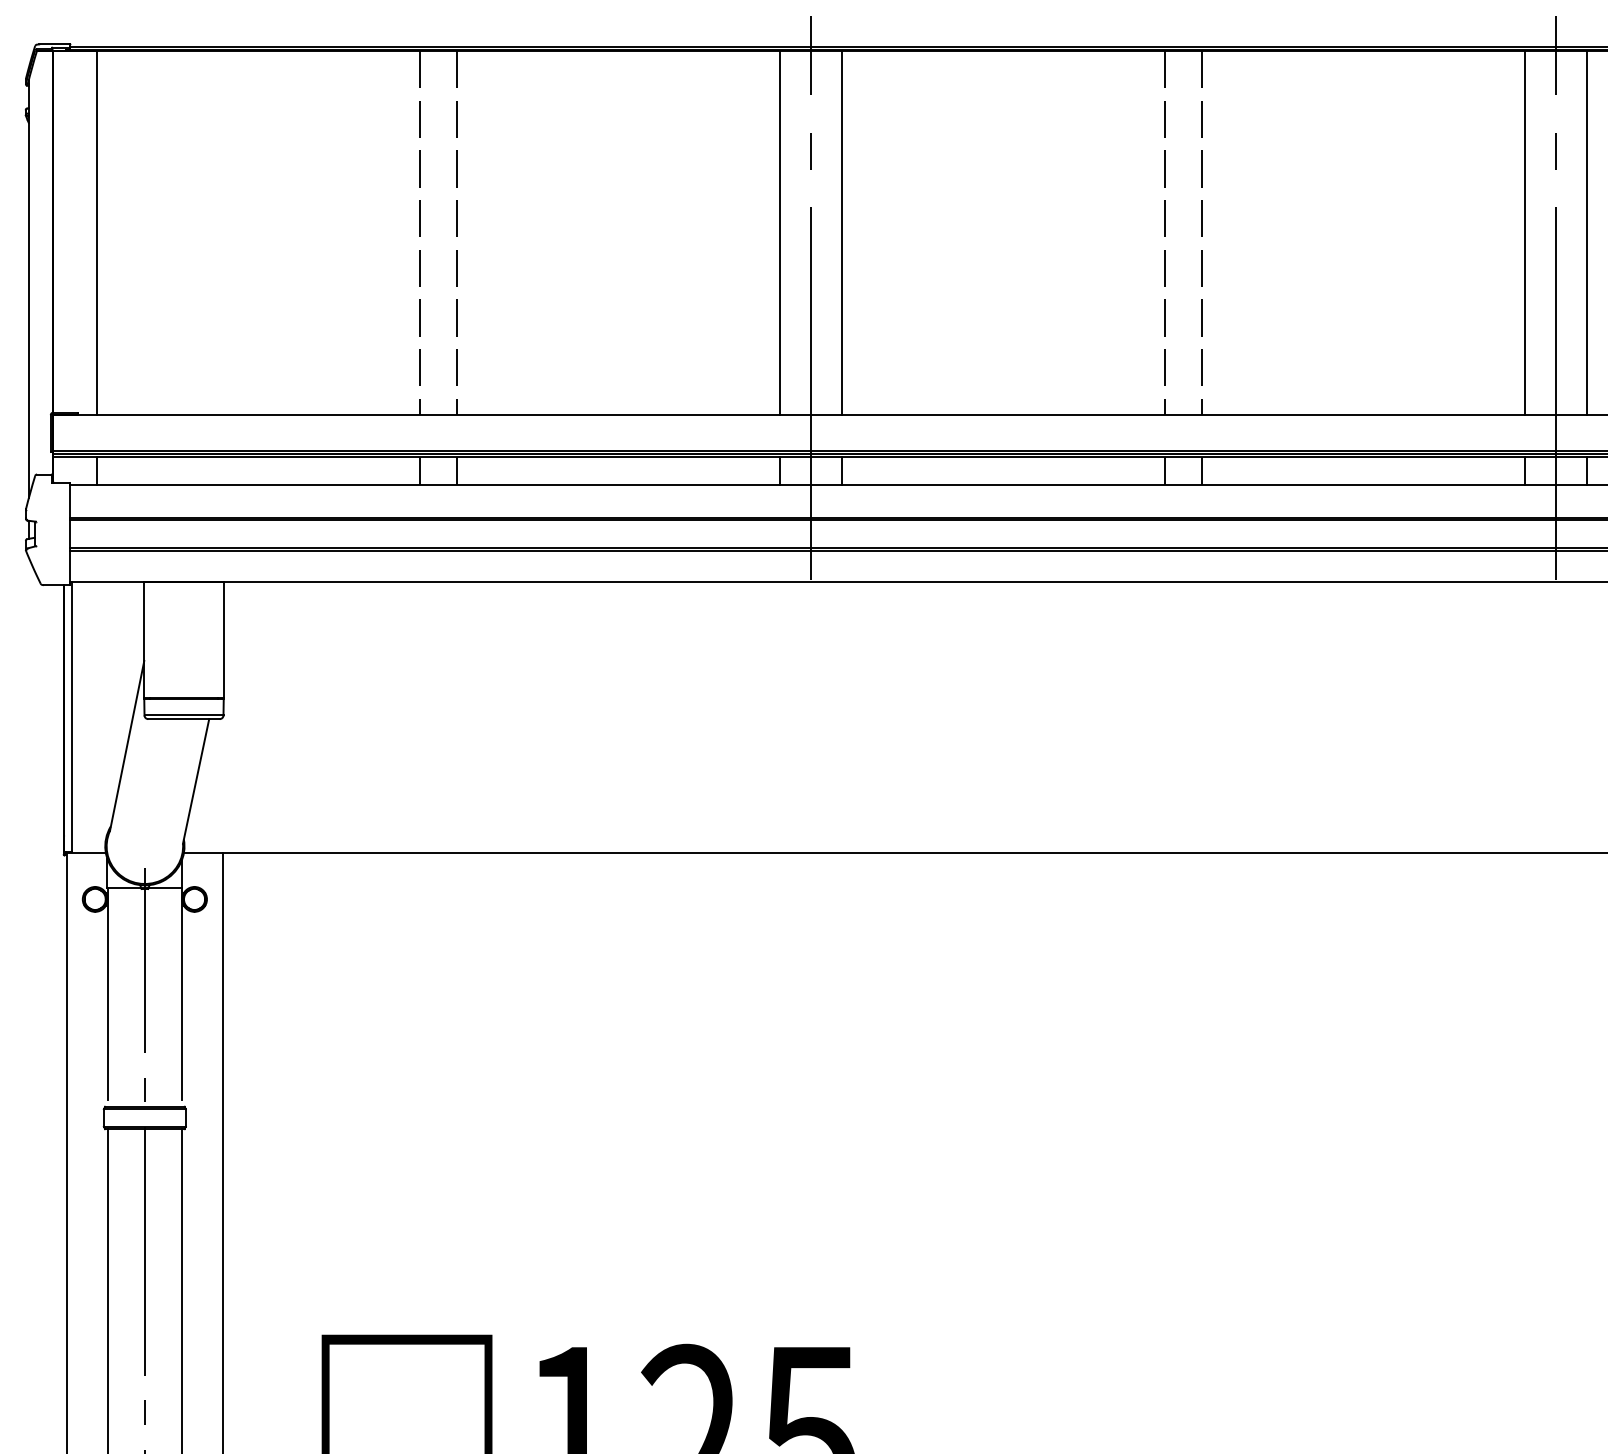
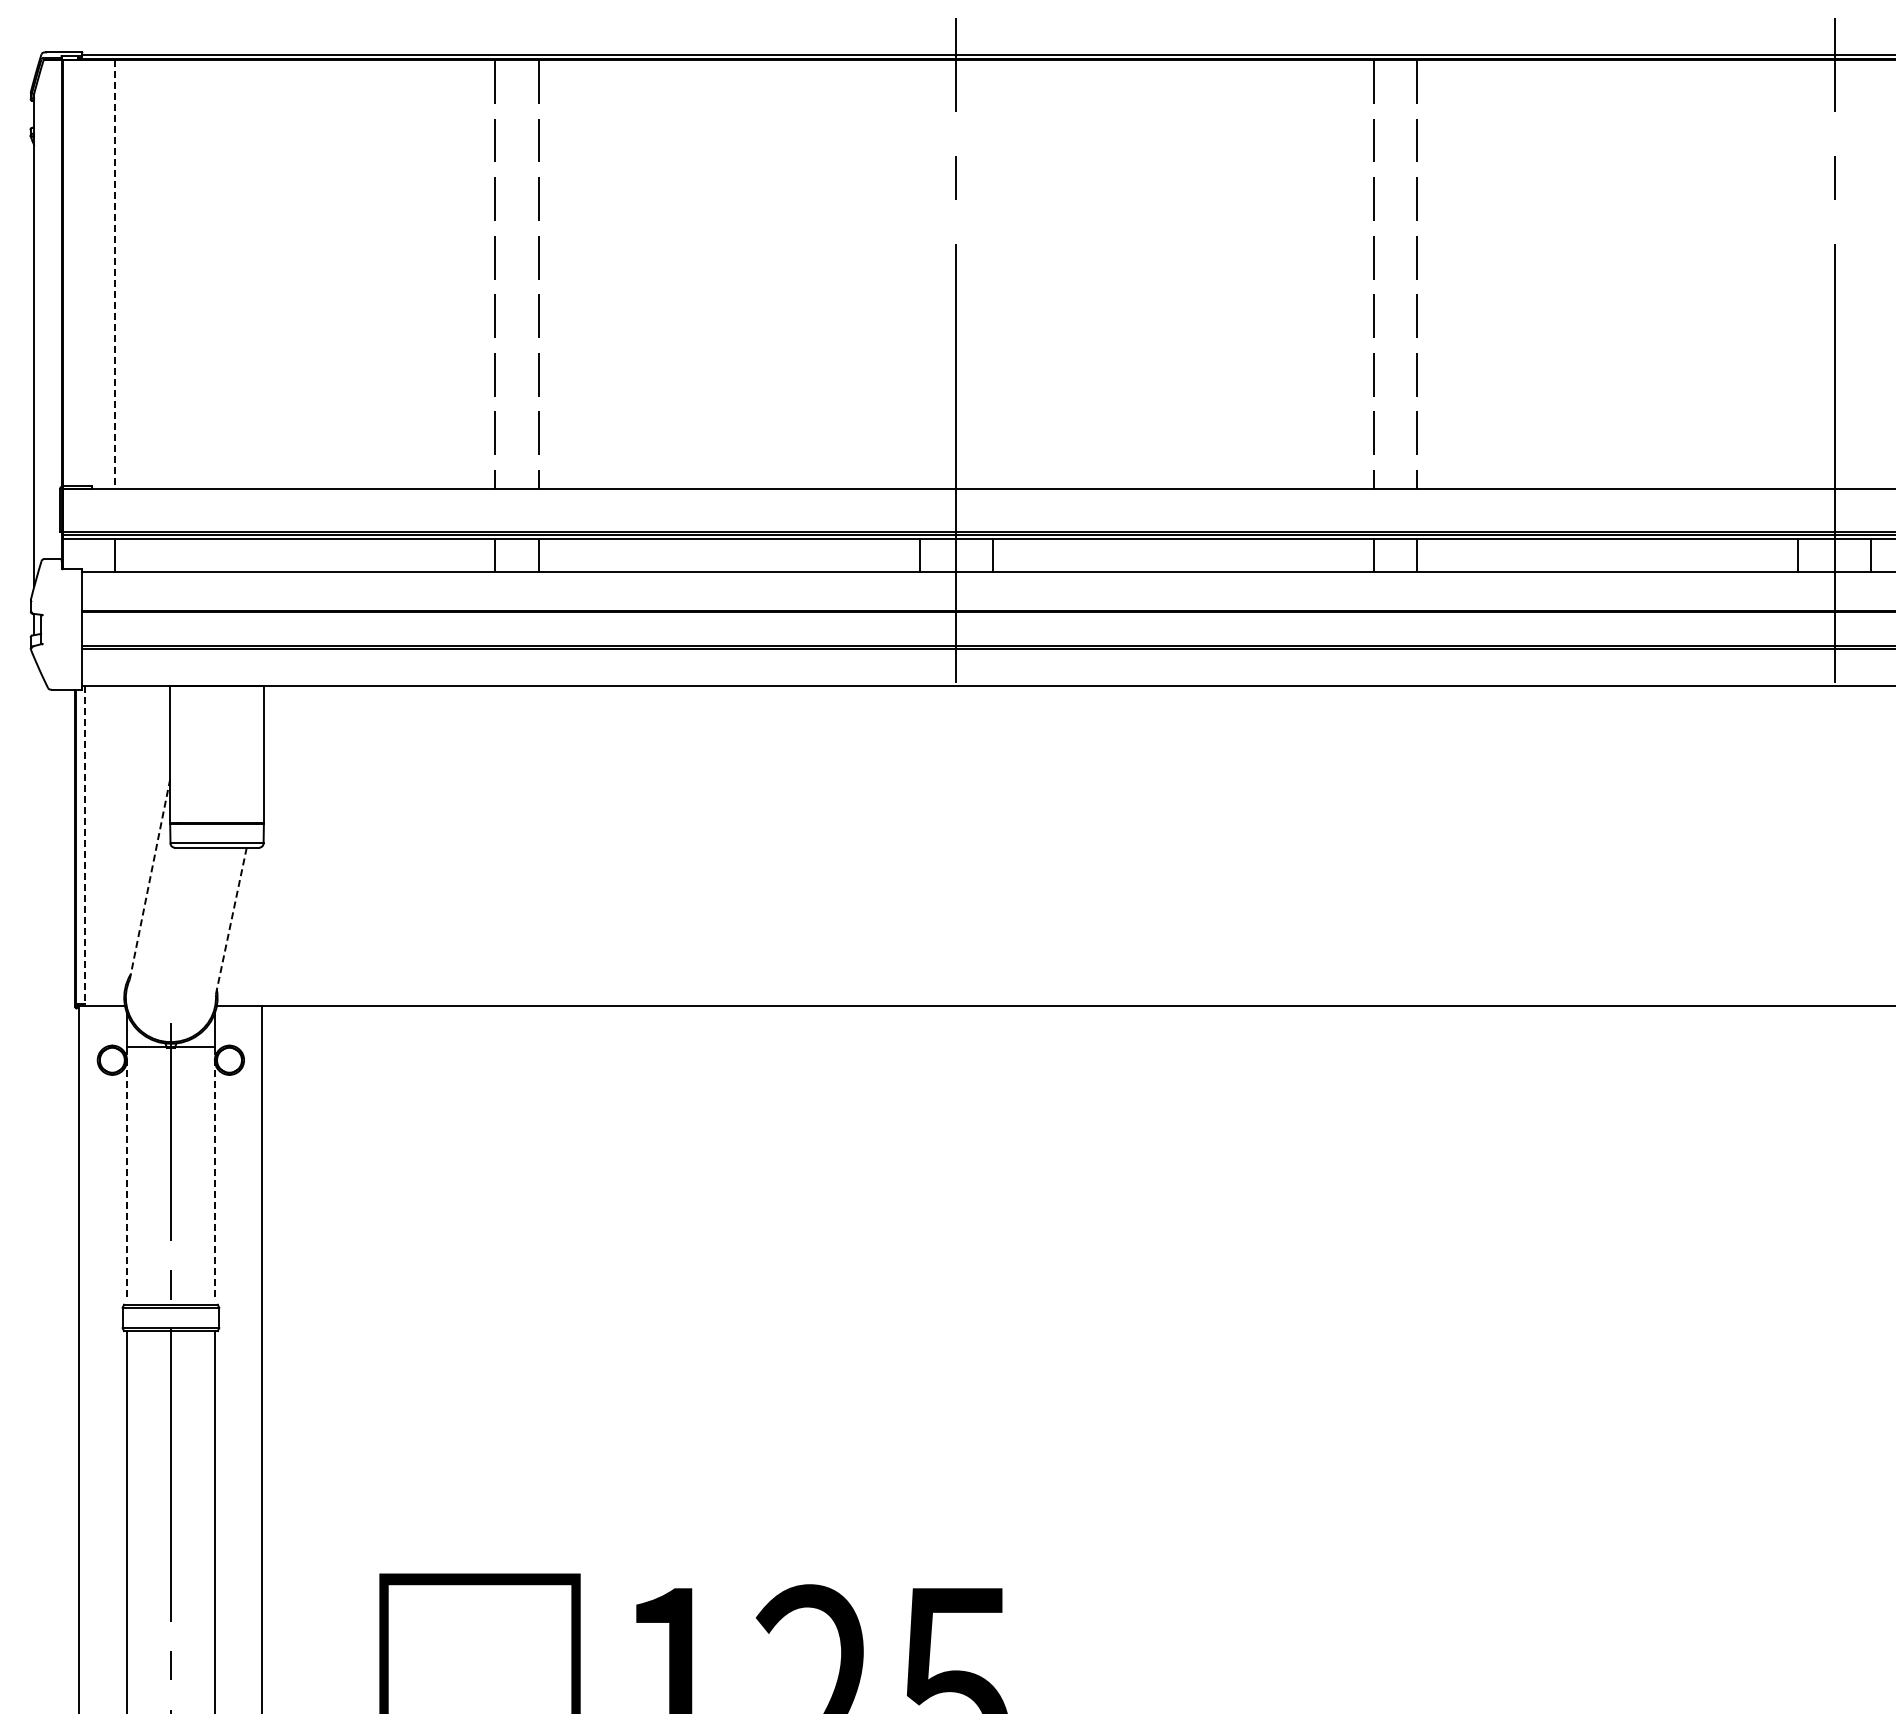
line: (97, 232) -> (114, 274), solid -> dashed
line: (779, 232) -> (919, 274), removed
line: (841, 232) -> (992, 274), removed
line: (1525, 232) -> (1798, 274), removed
line: (1587, 232) -> (1871, 274), removed
line: (72, 717) -> (85, 845), solid -> dashed
line: (126, 746) -> (149, 879), solid -> dashed
line: (196, 780) -> (231, 920), solid -> dashed
line: (108, 994) -> (127, 1172), solid -> dashed
line: (181, 994) -> (214, 1172), solid -> dashed

